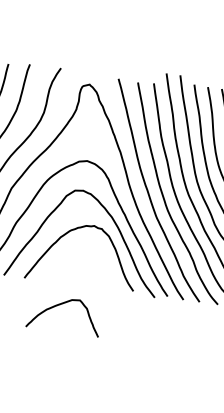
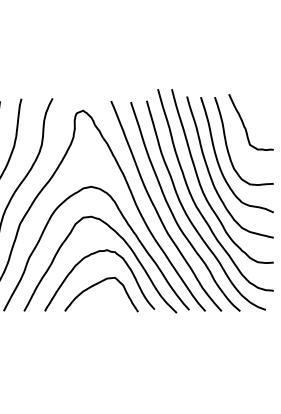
curve: (58, 306) -> (94, 286), moved

